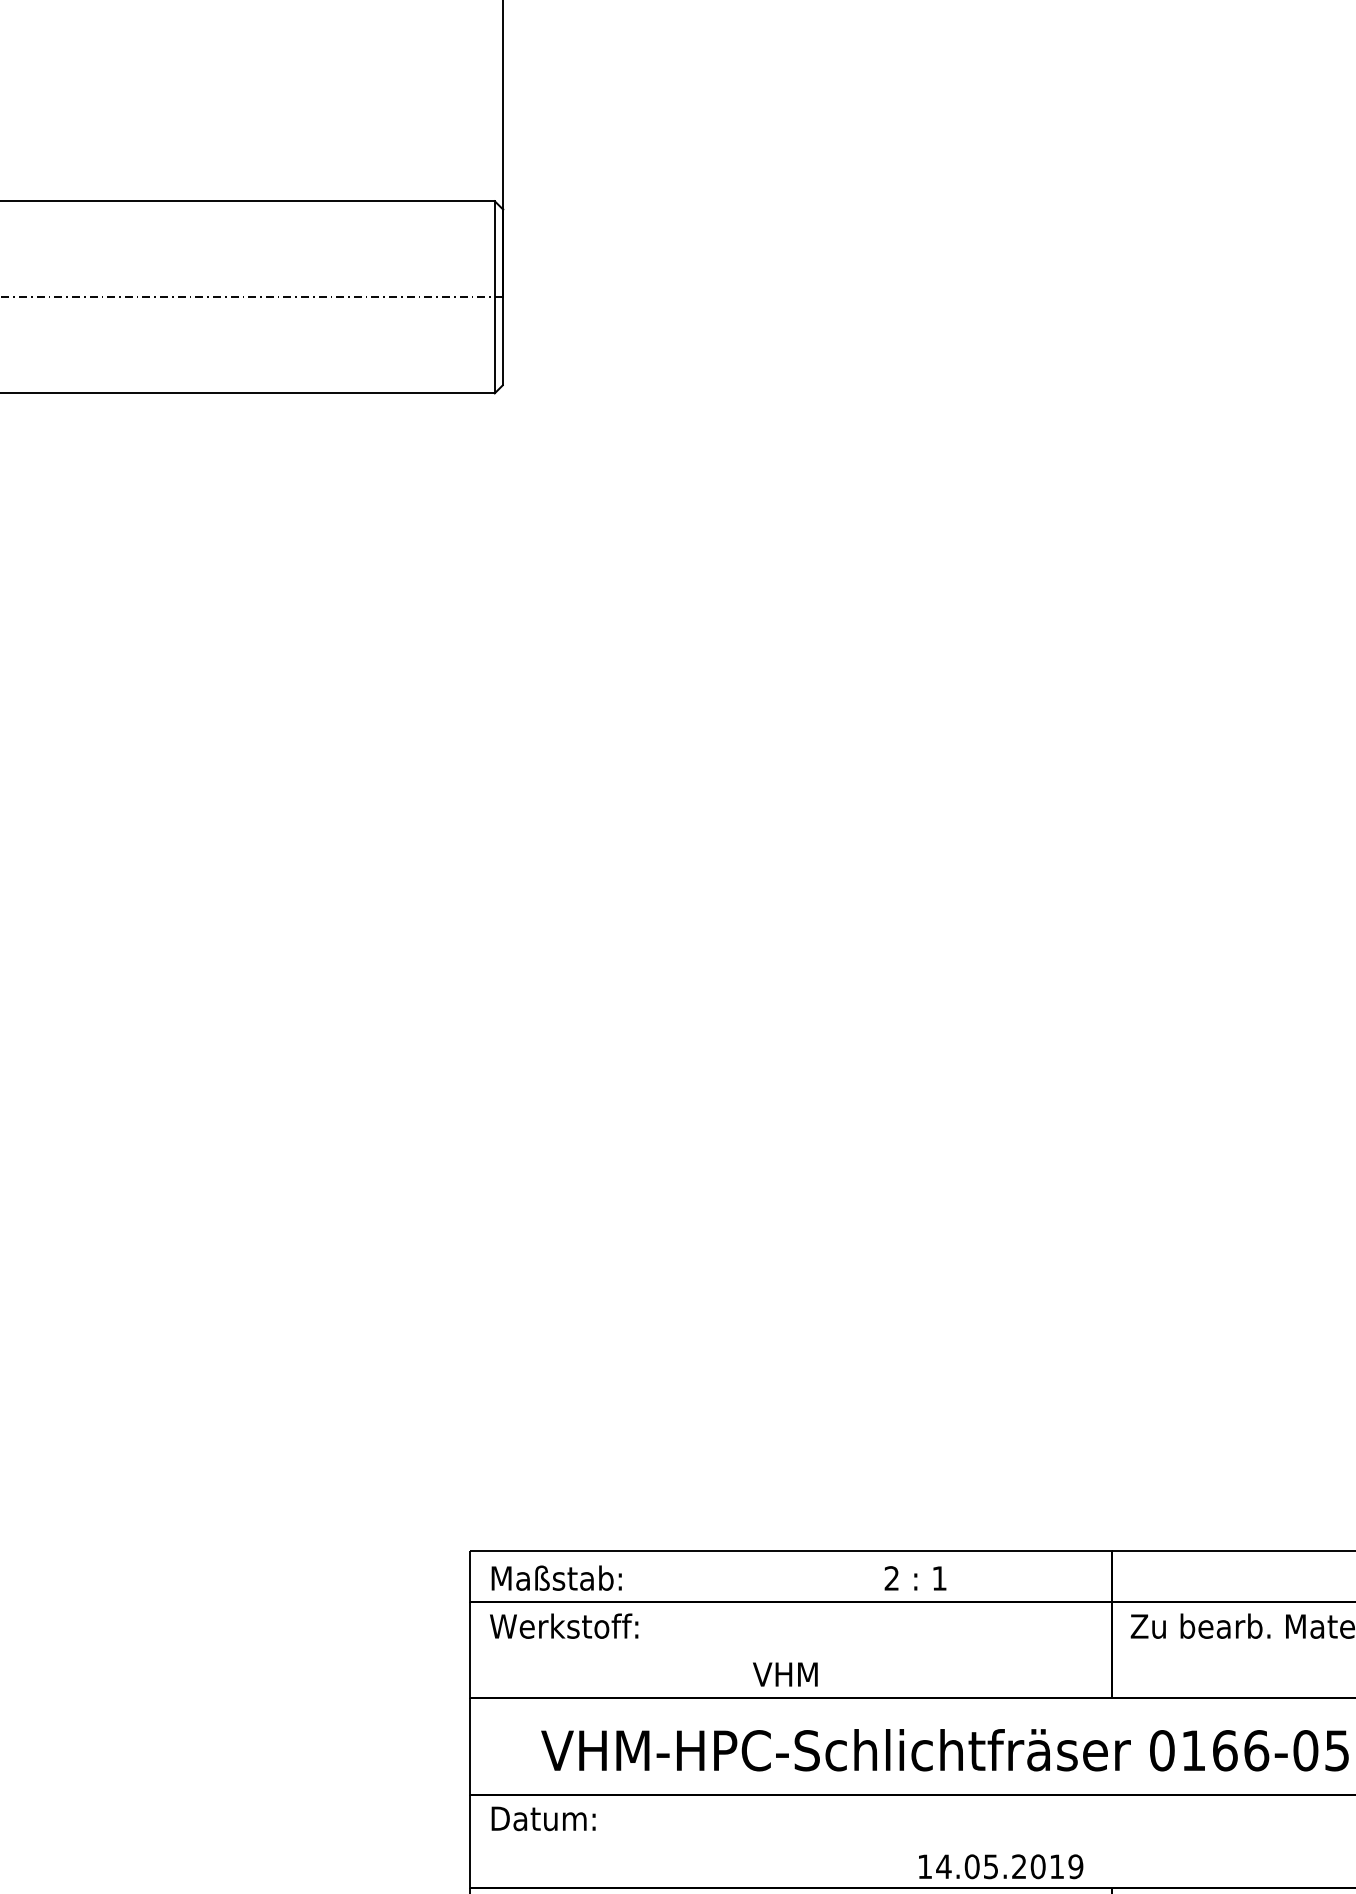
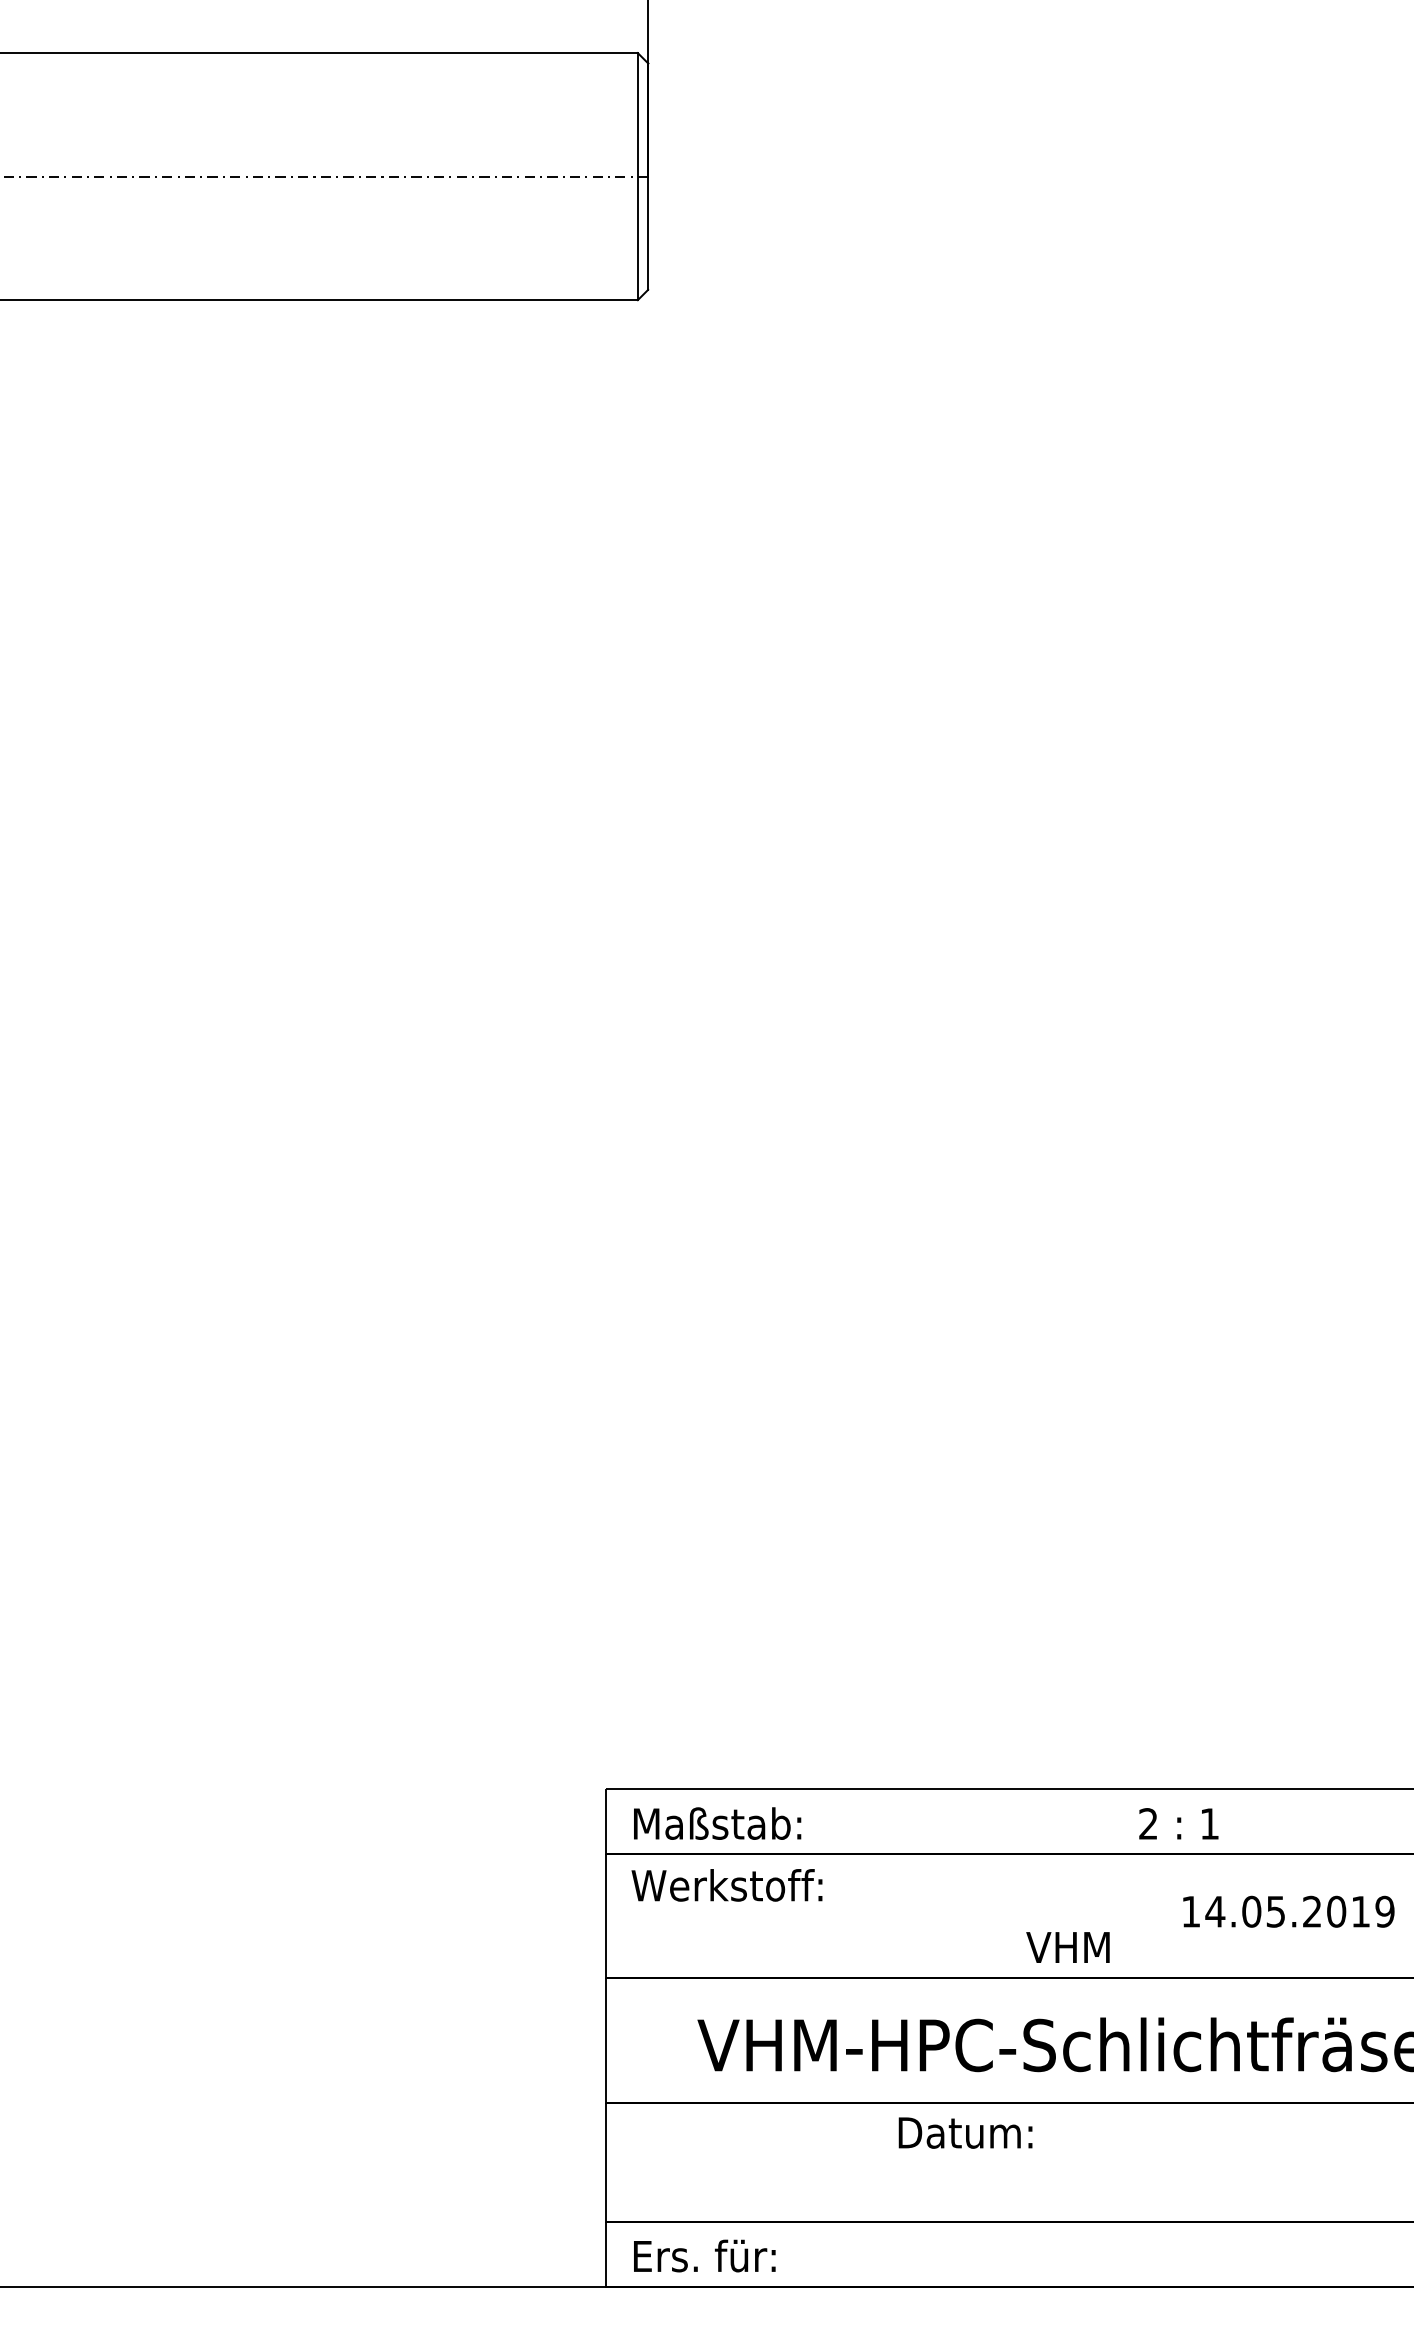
text: (785, 1674) -> (1068, 1947), moved
text: (543, 1818) -> (965, 2132), moved
text: (1001, 1866) -> (1289, 1911), moved

